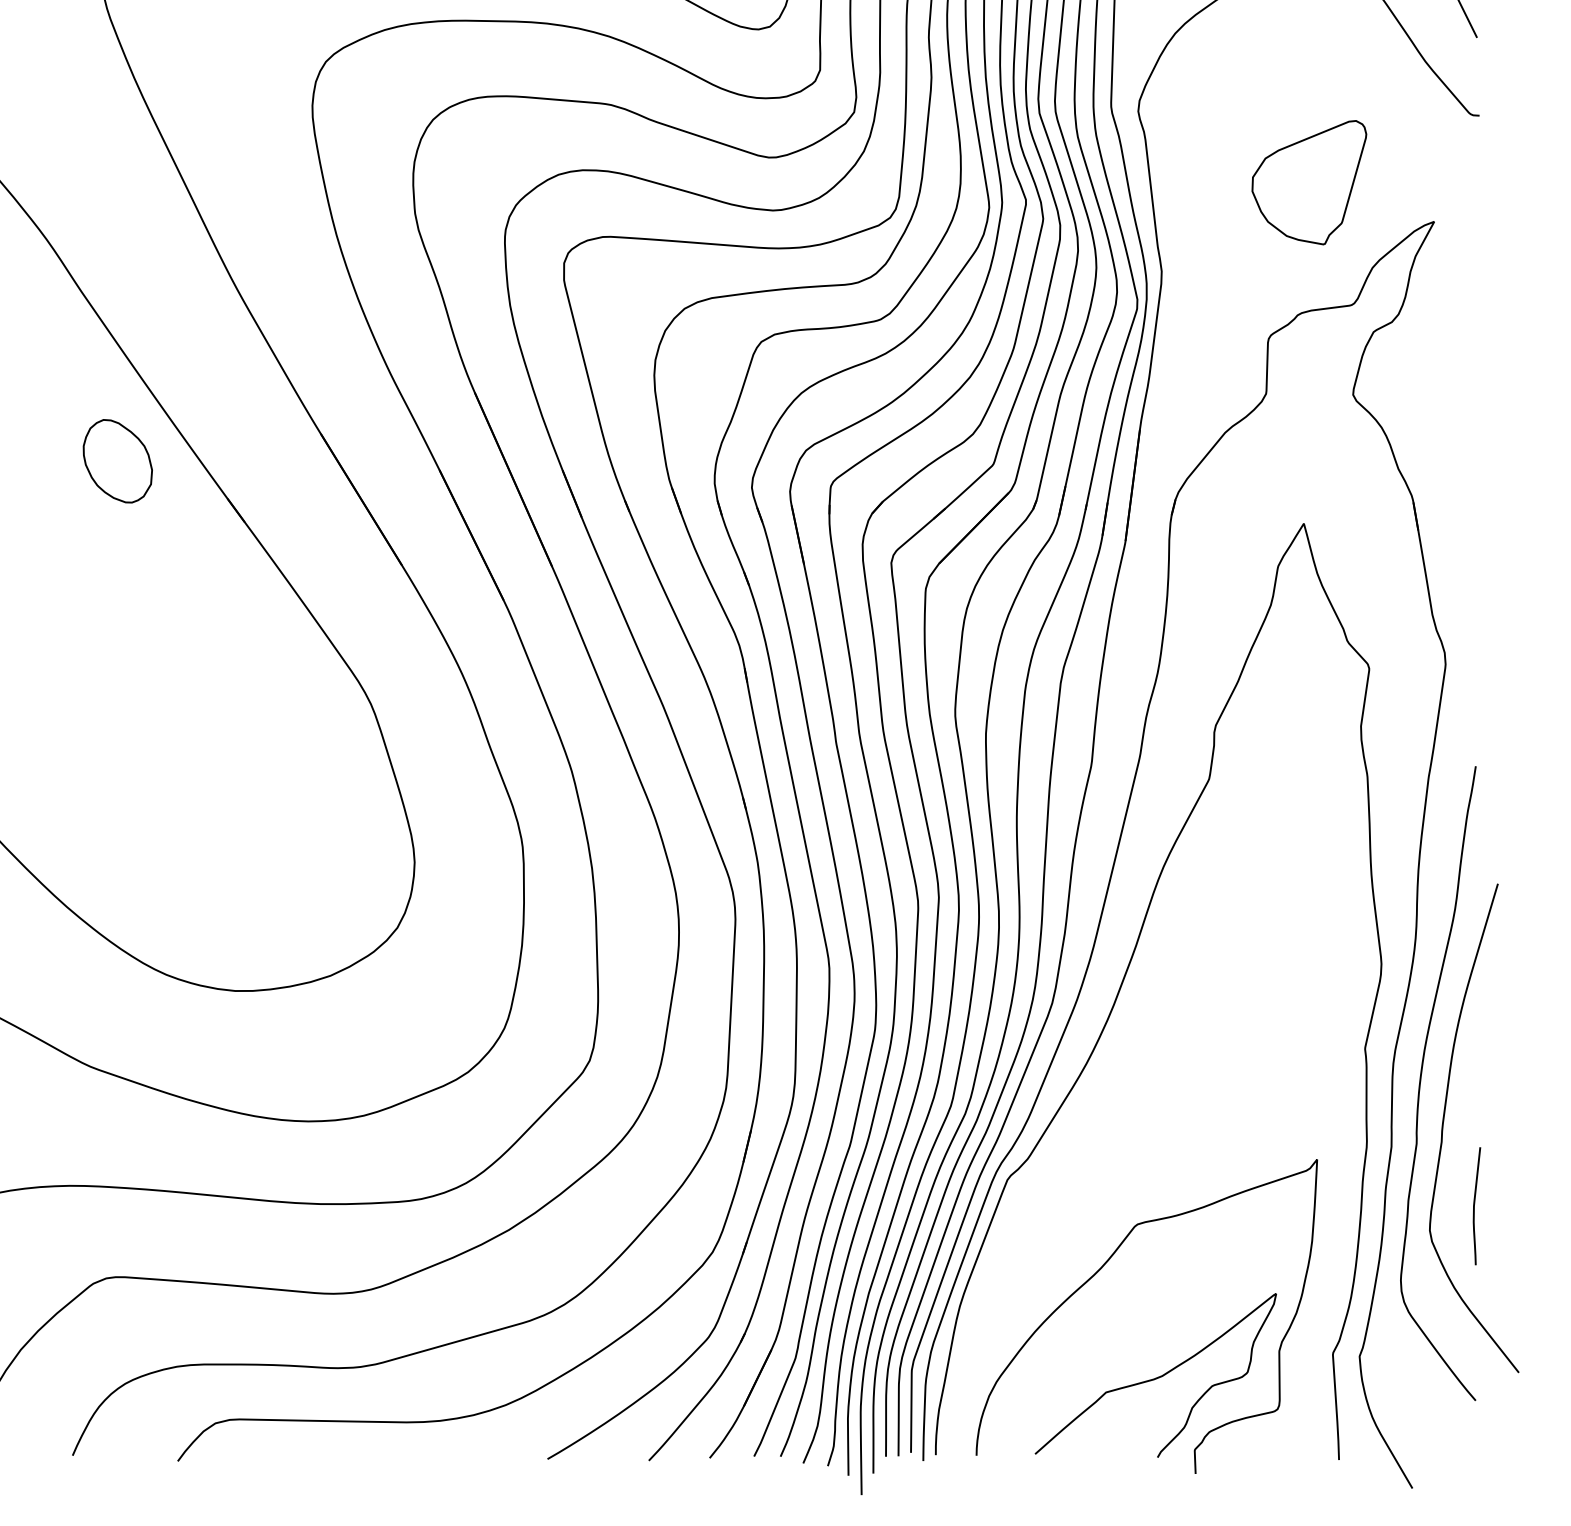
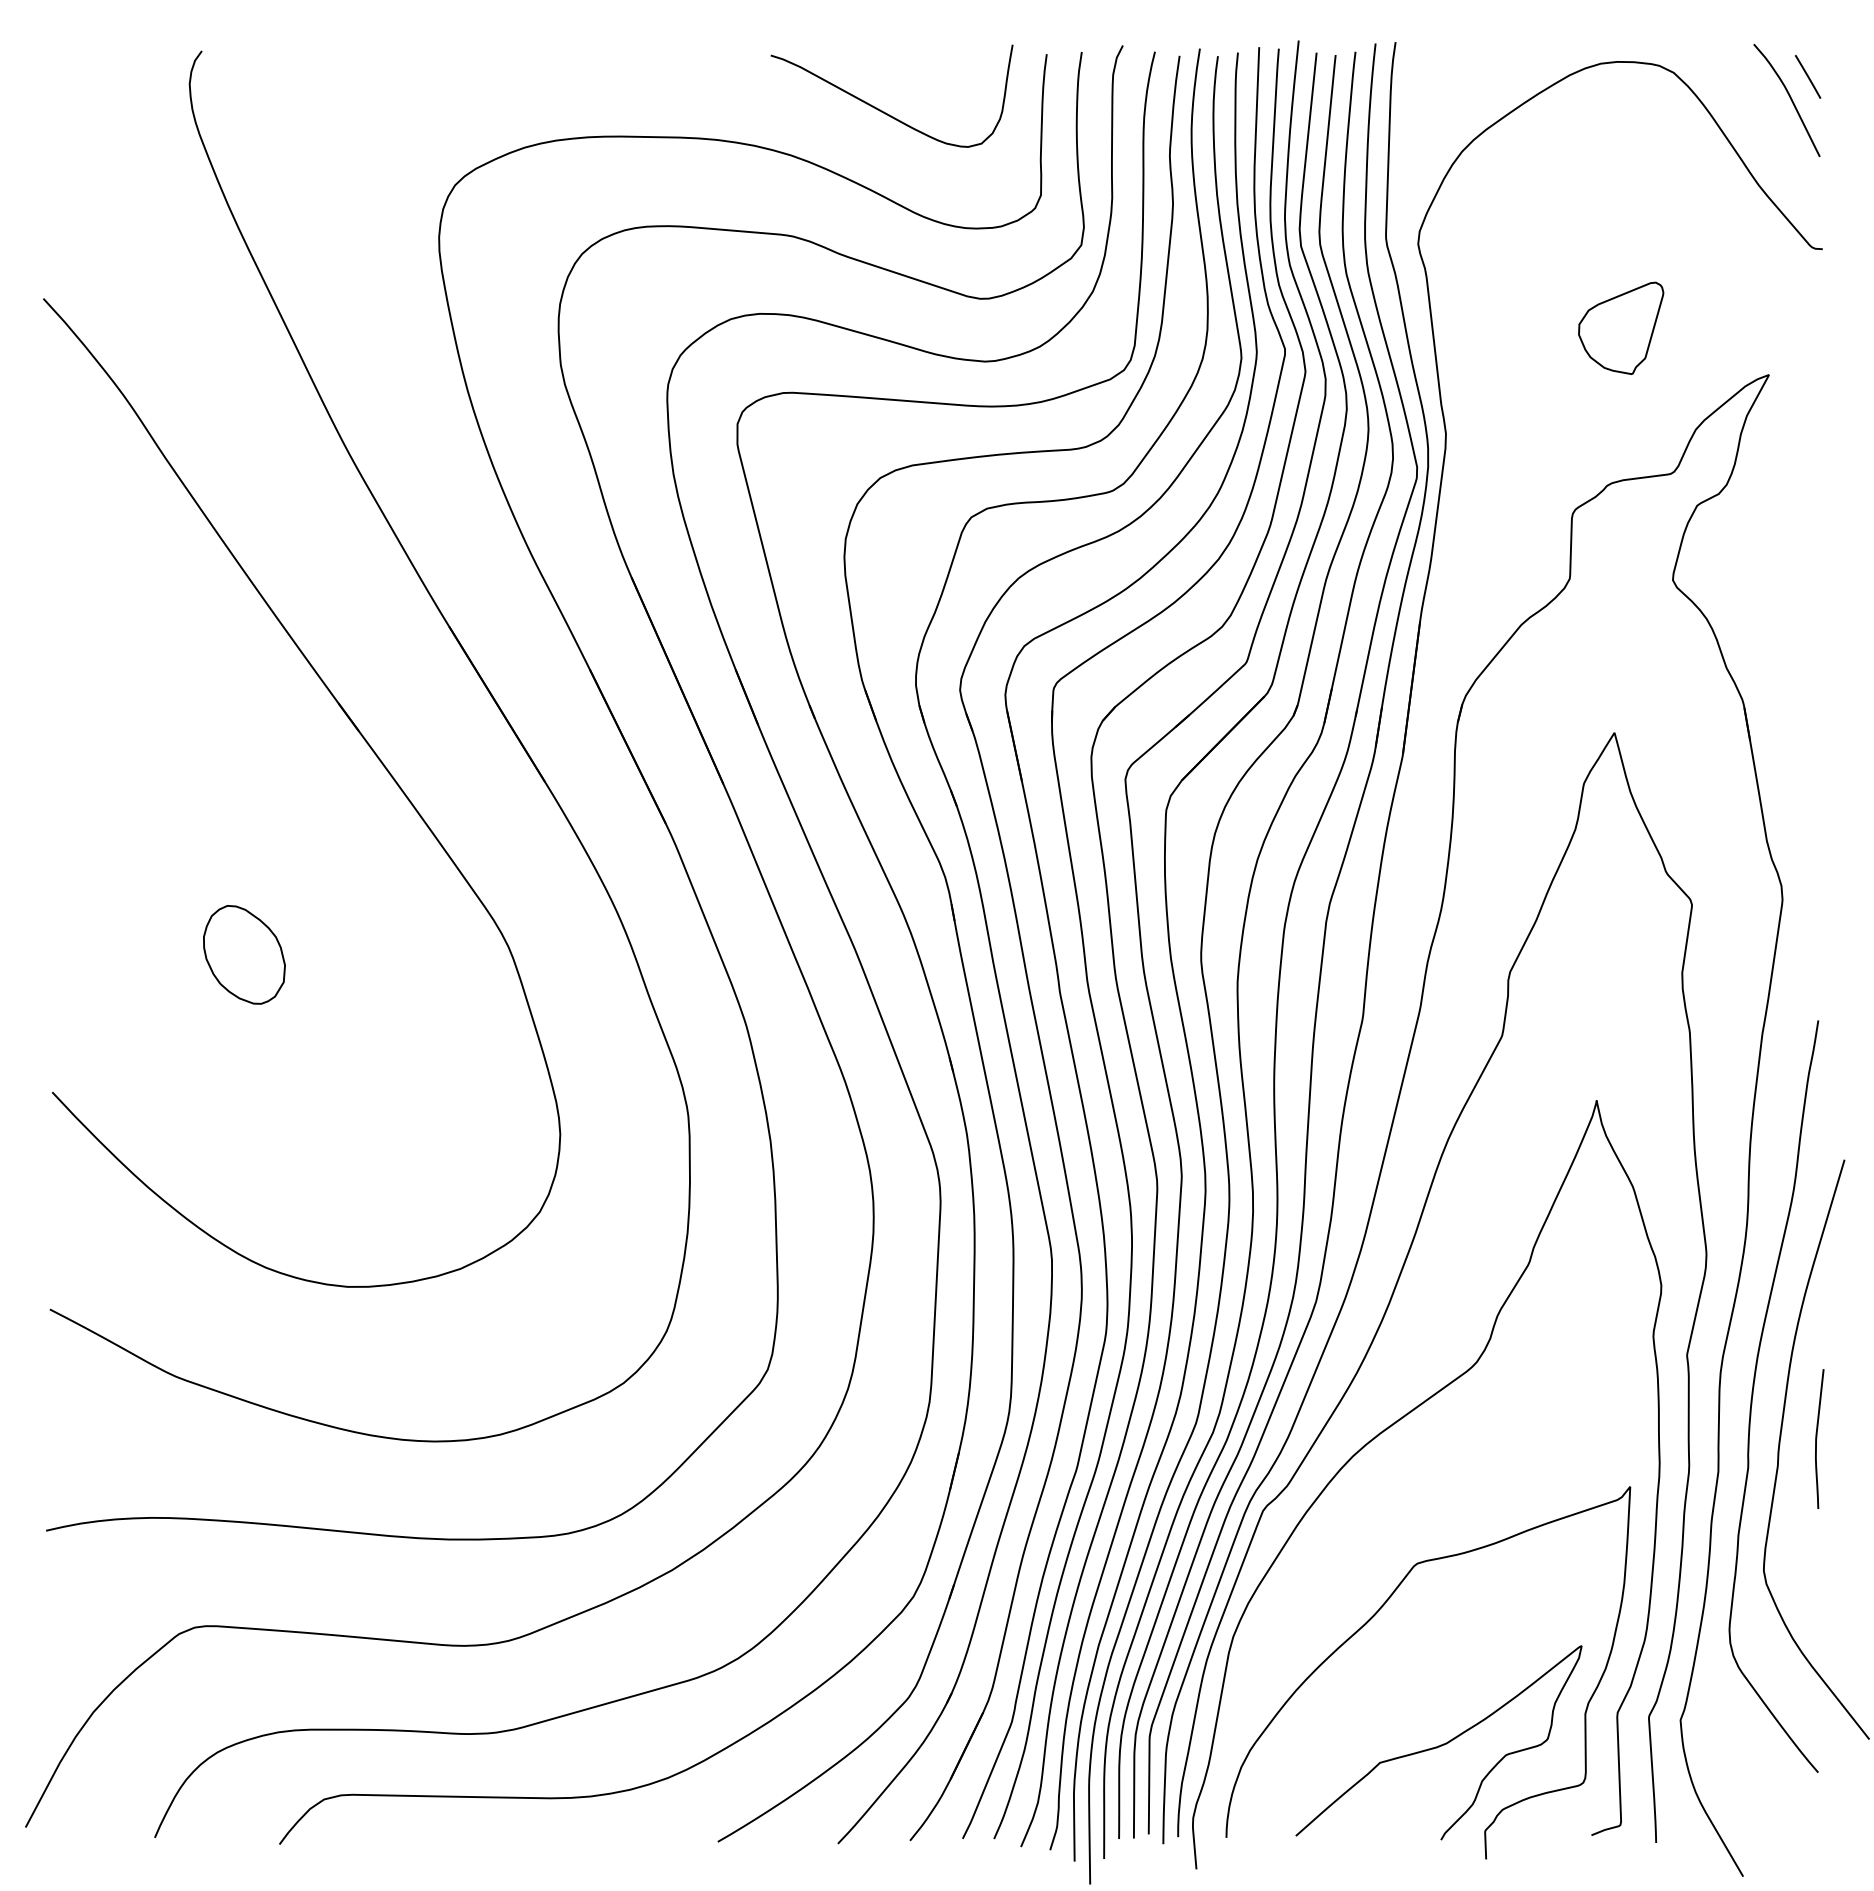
part: (1309, 181) -> (1621, 327), size x0.62
part: (117, 460) -> (244, 954), moved
curve: (1114, 1110) -> (1389, 1428), added
curve: (1475, 1205) -> (1817, 1438), moved

